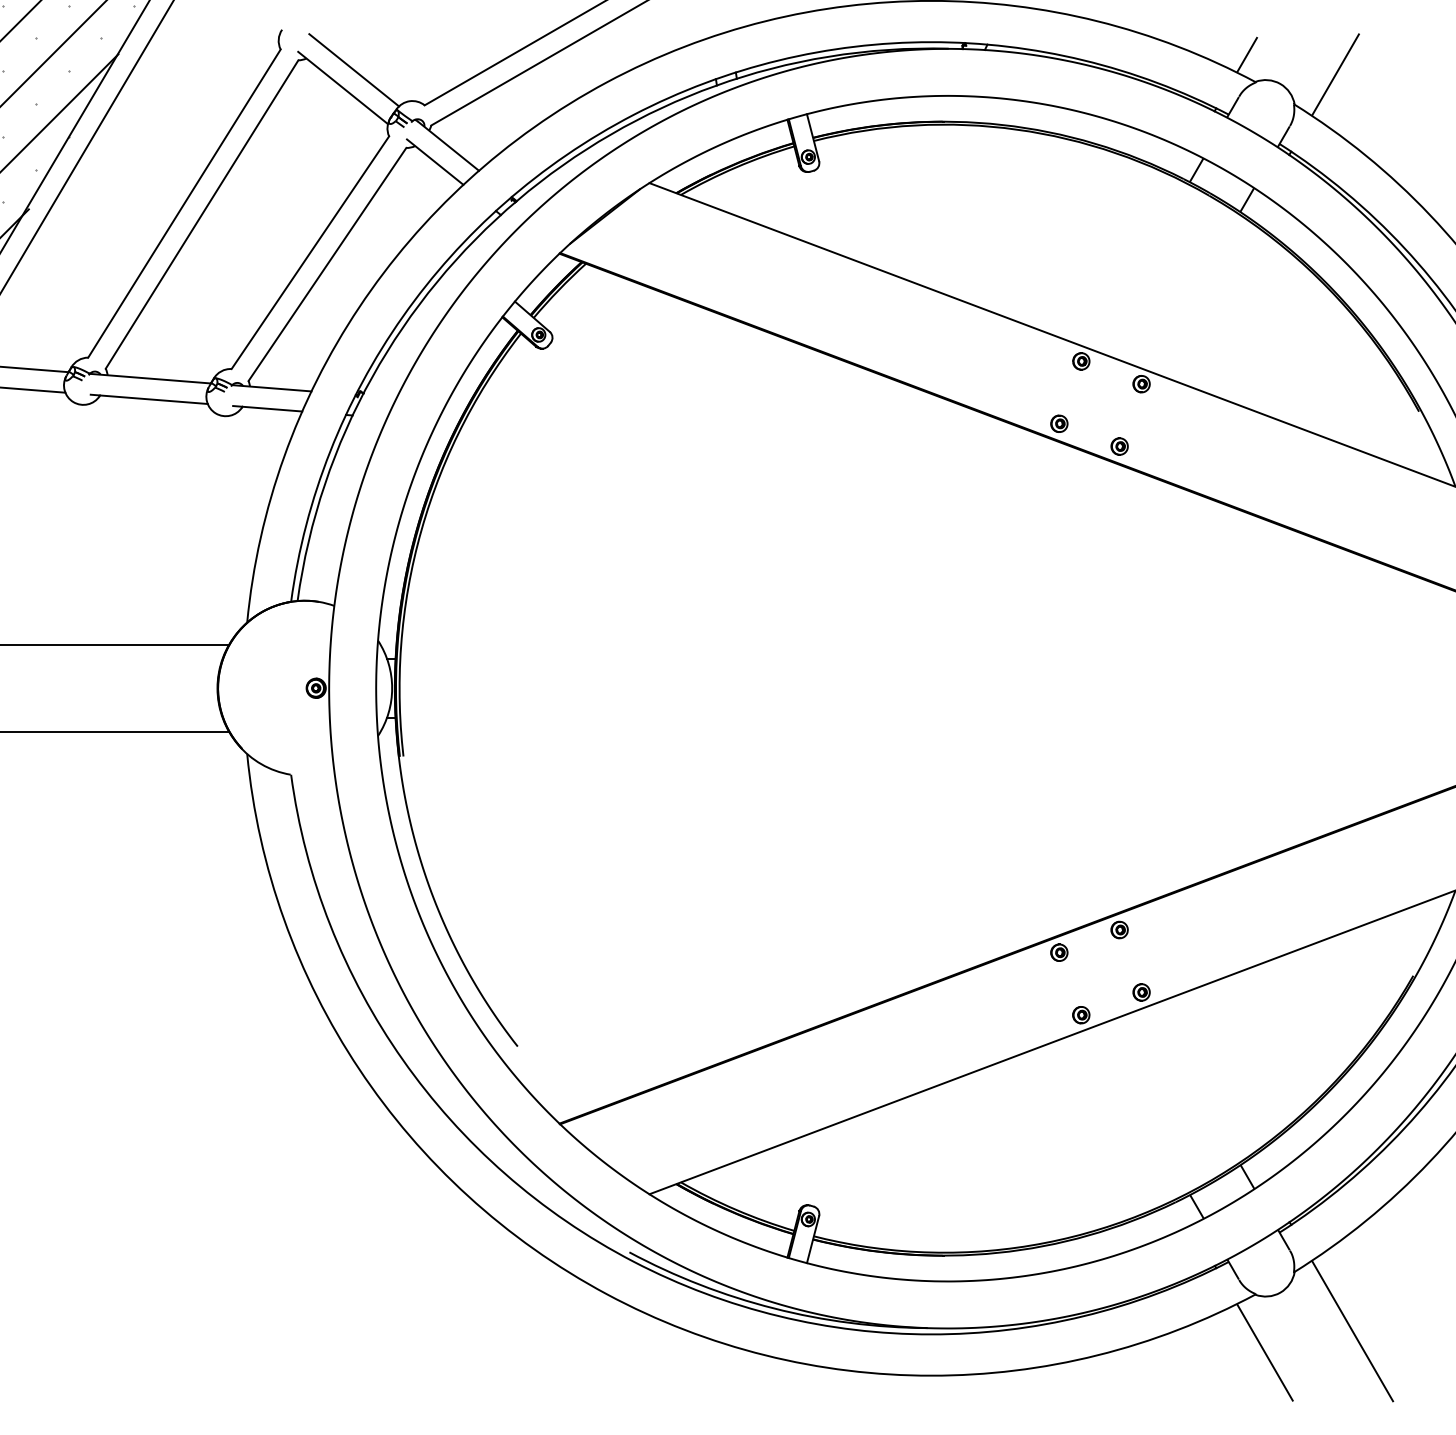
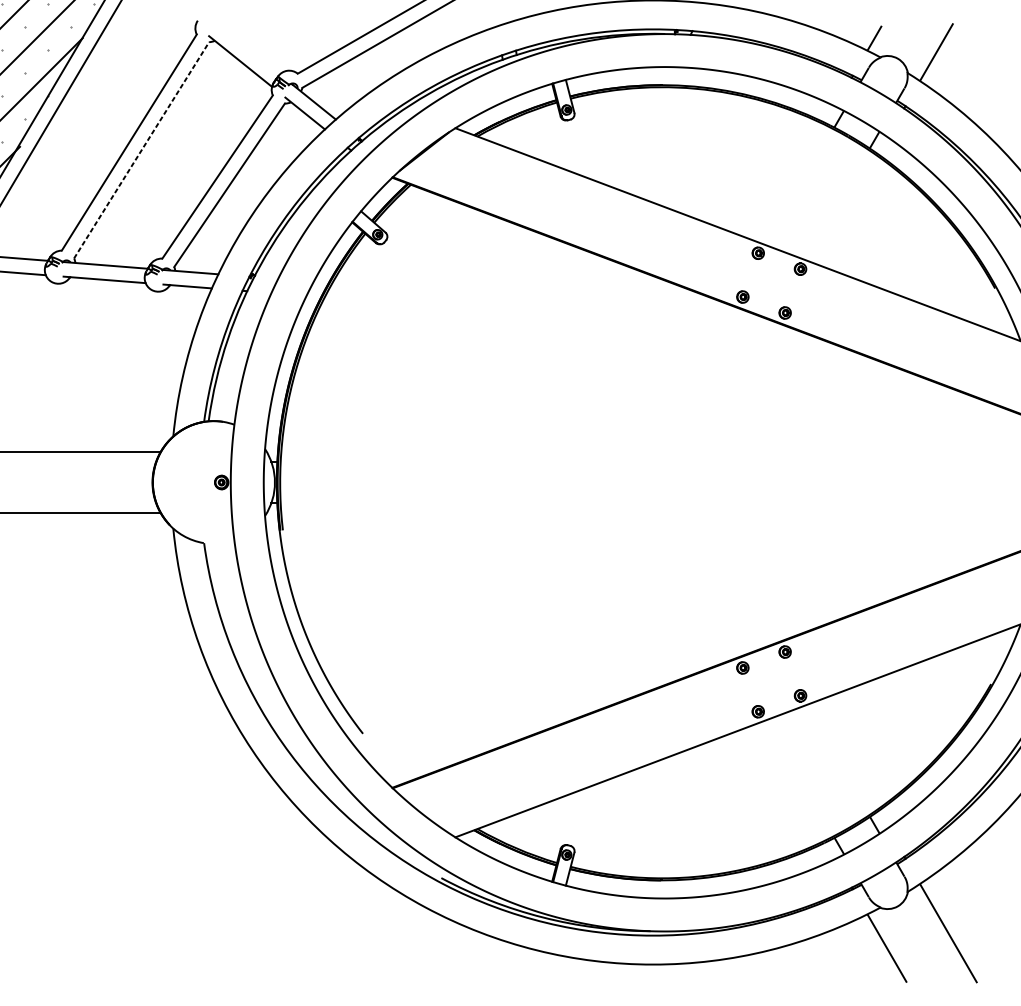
line: (354, 70) -> (248, 49), removed
line: (202, 214) -> (141, 150), solid -> dashed

